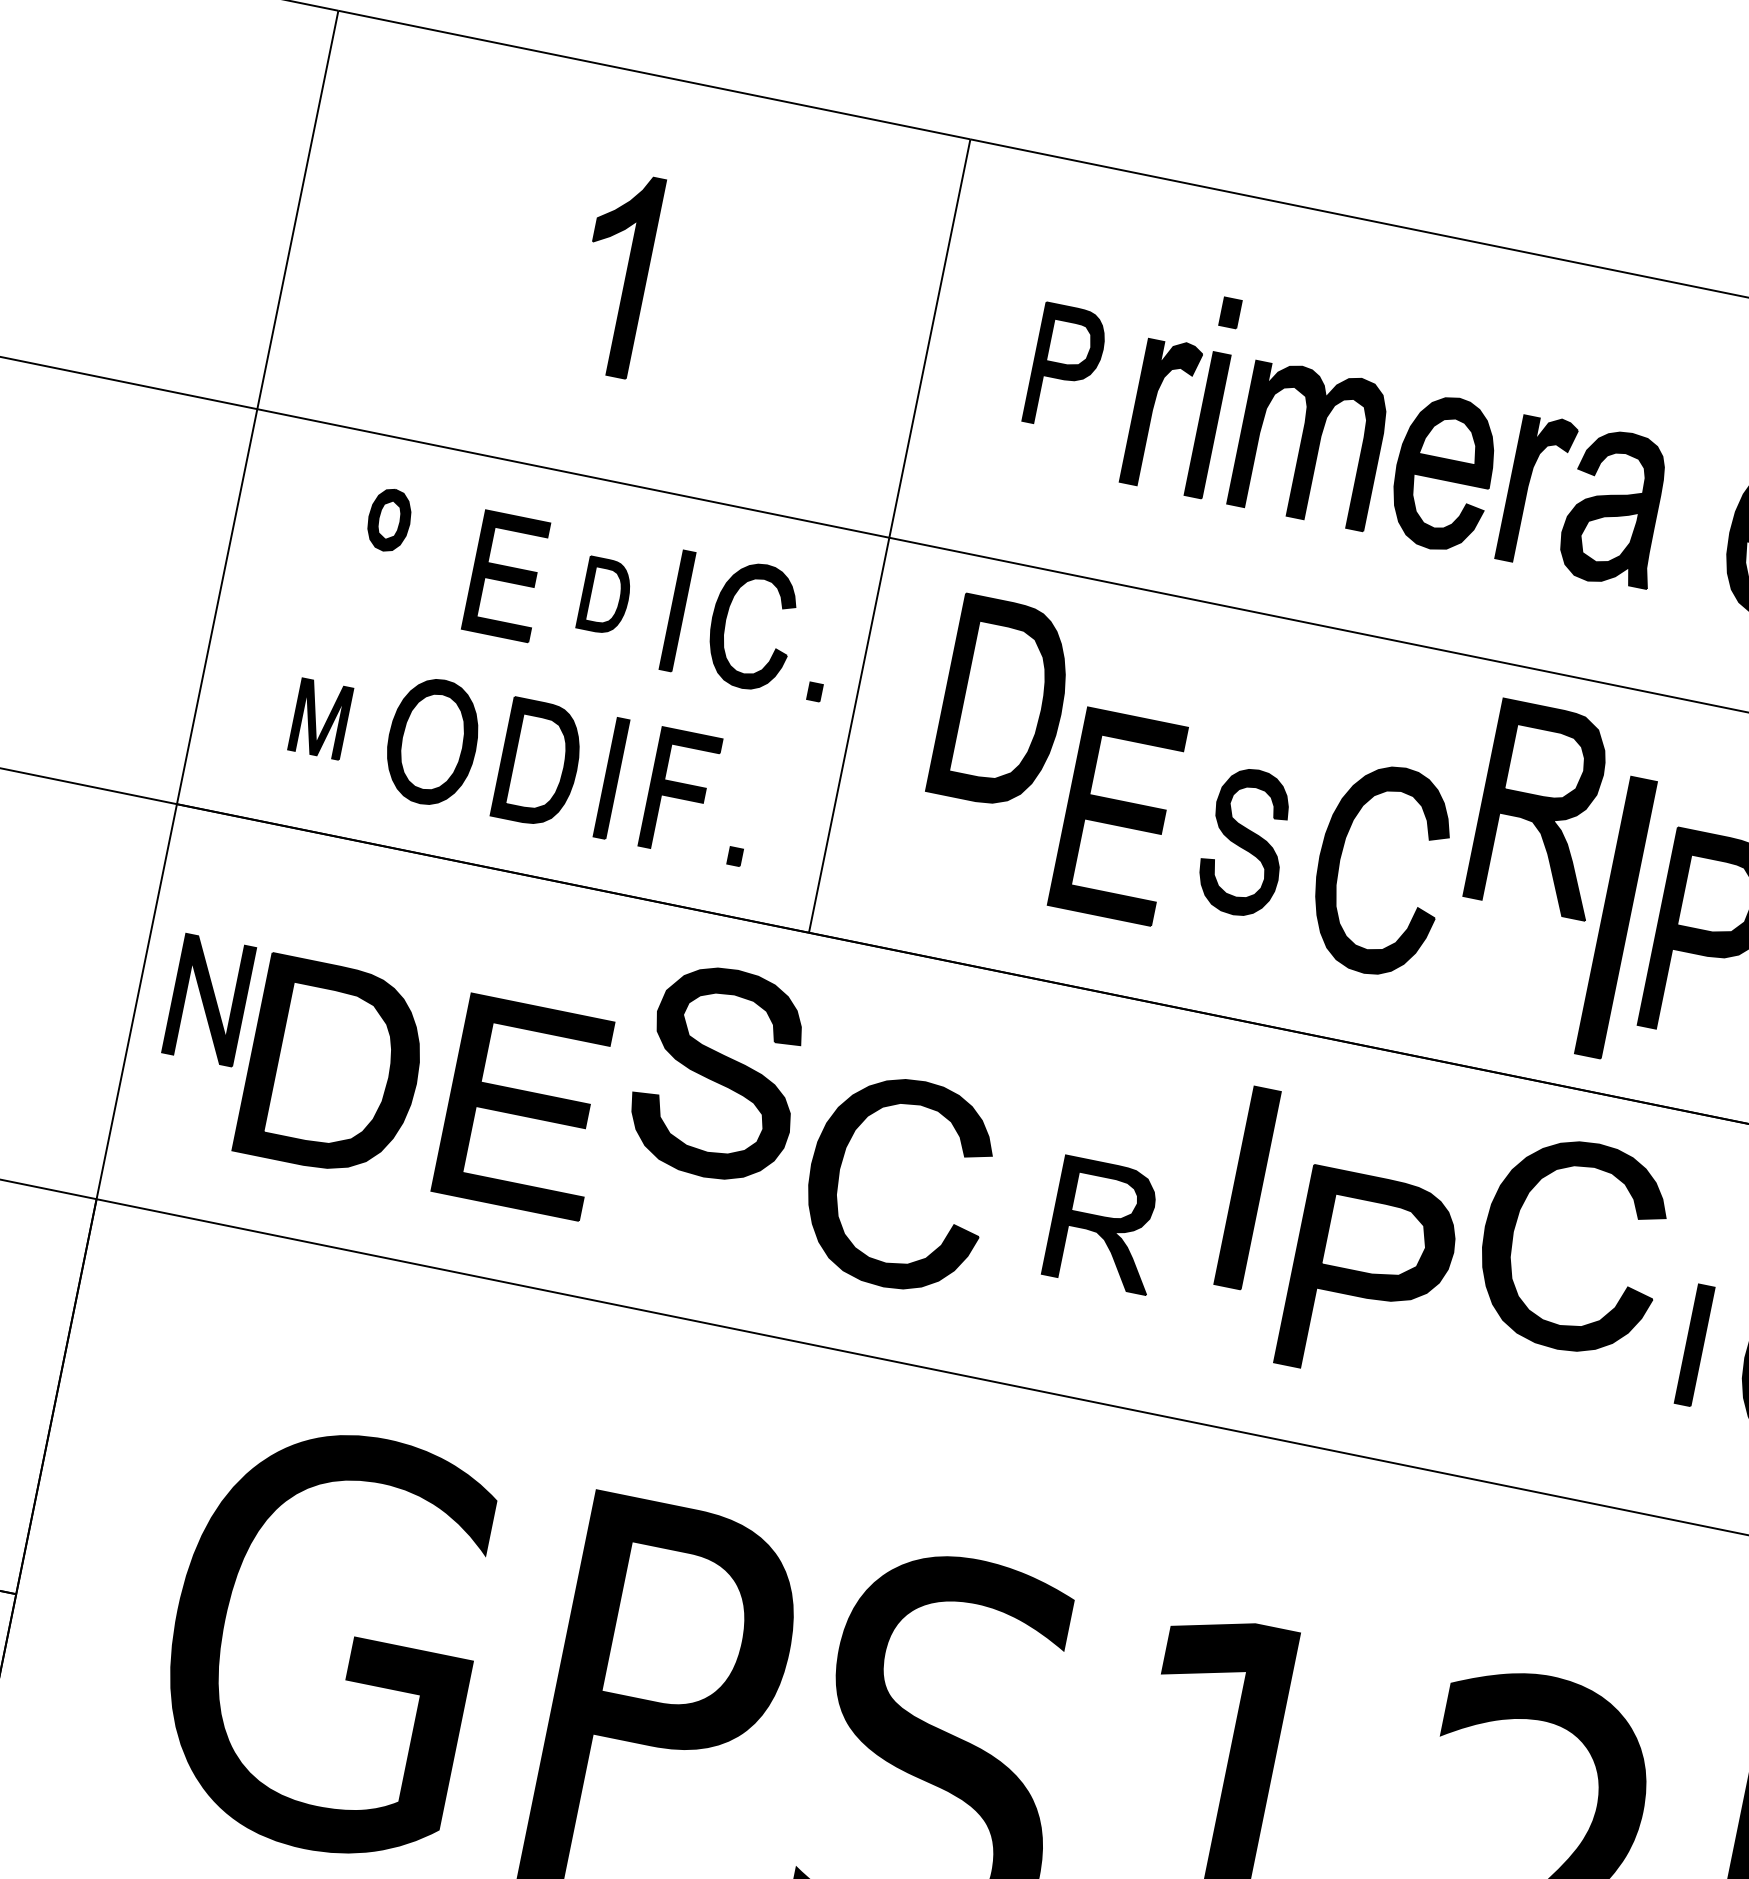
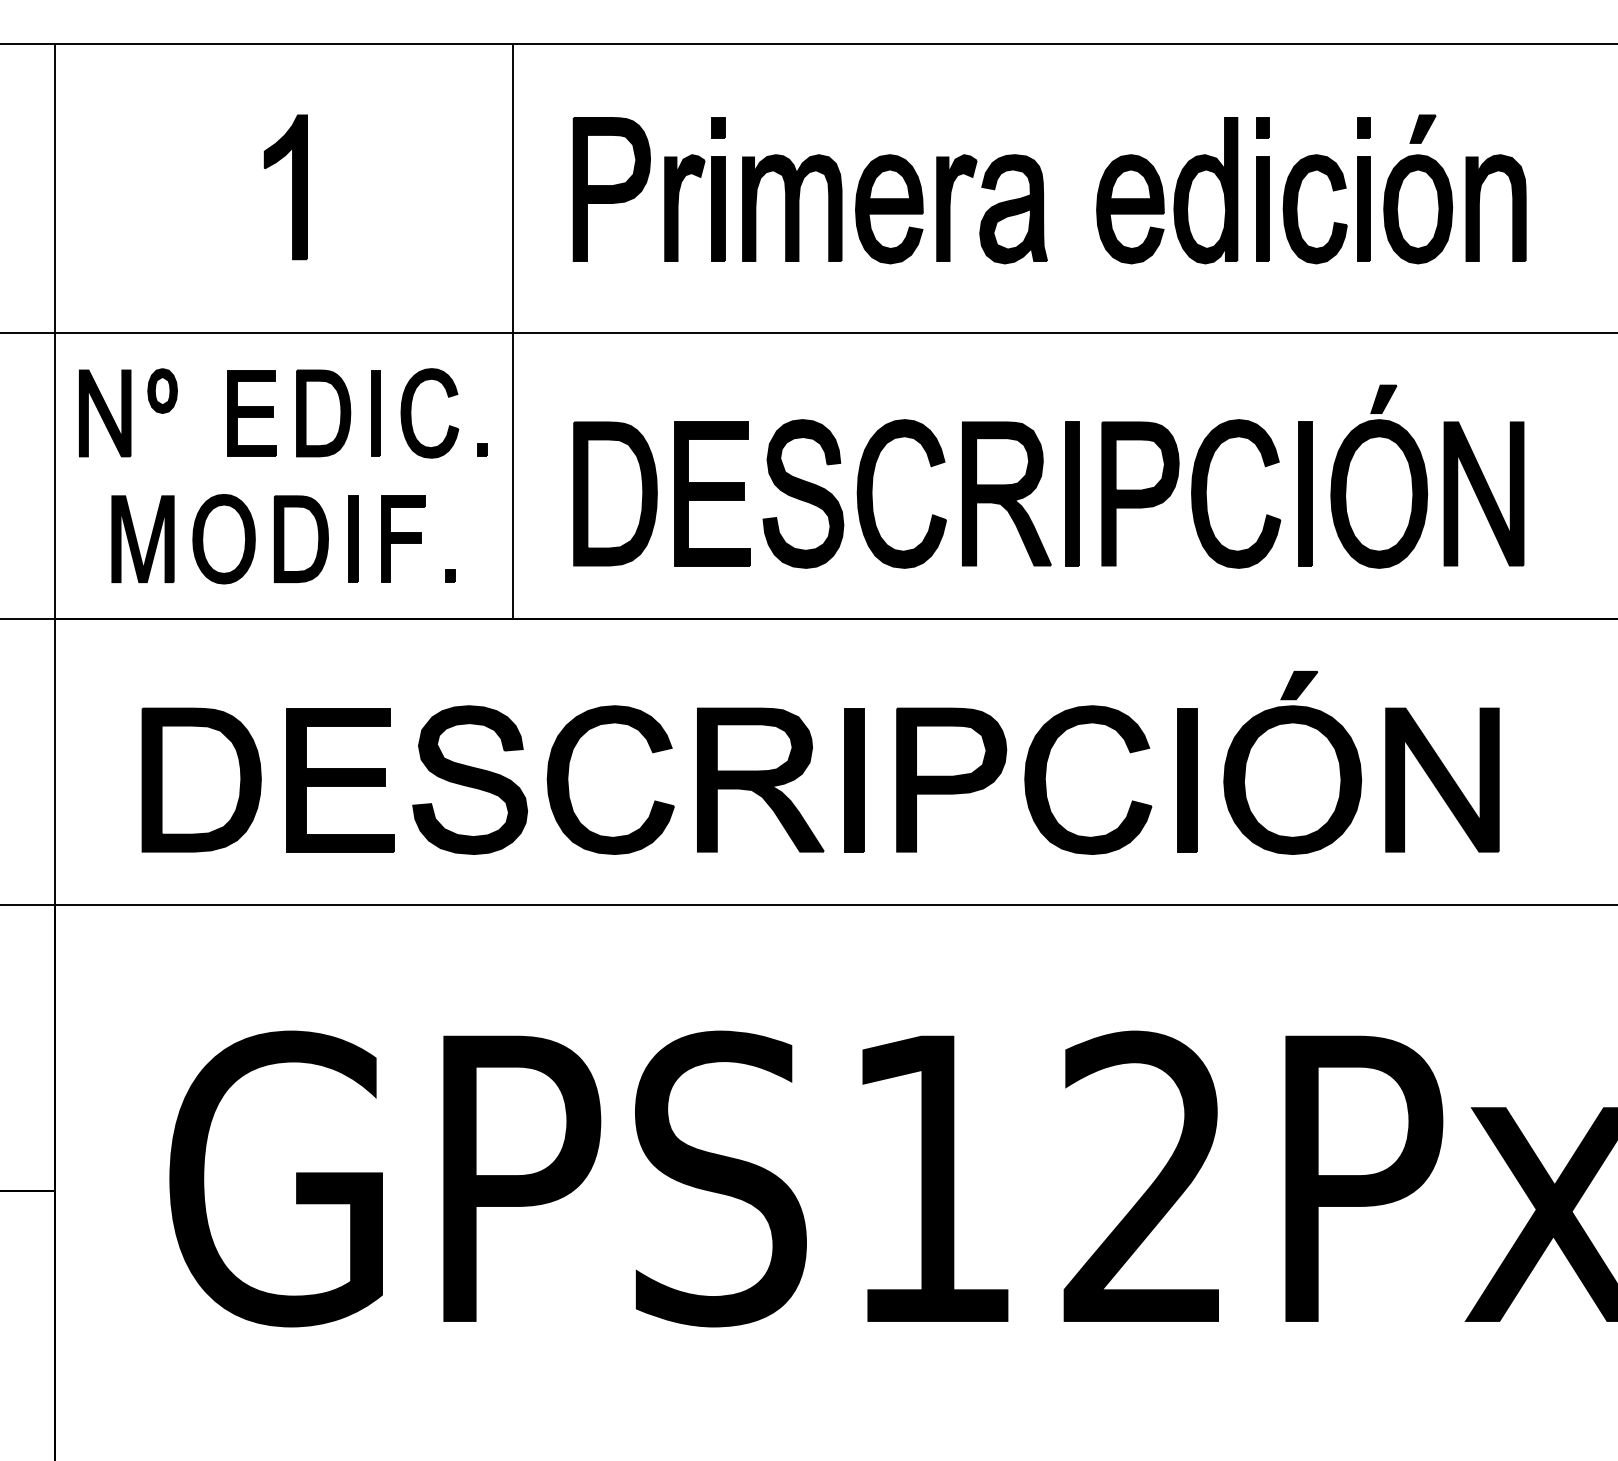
part: (1065, 367) -> (611, 189), size x1.67
part: (605, 596) -> (323, 413), size x1.67
part: (1003, 703) -> (615, 493), moved
part: (320, 718) -> (142, 538), size x1.67
part: (1543, 808) -> (1006, 493), moved
part: (1245, 841) -> (803, 493), size x1.43
part: (1616, 917) -> (1072, 493), size x0.71
part: (209, 1000) -> (105, 413), moved
part: (719, 1072) -> (470, 779), moved
part: (1248, 1188) -> (854, 780), moved
part: (1105, 1224) -> (760, 779), size x1.67
part: (1513, 1238) -> (1046, 783), moved
part: (1694, 1345) -> (1187, 780), size x1.67

